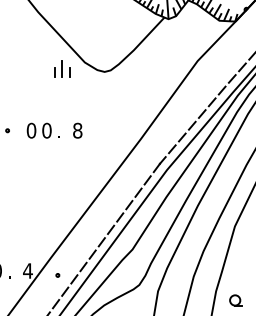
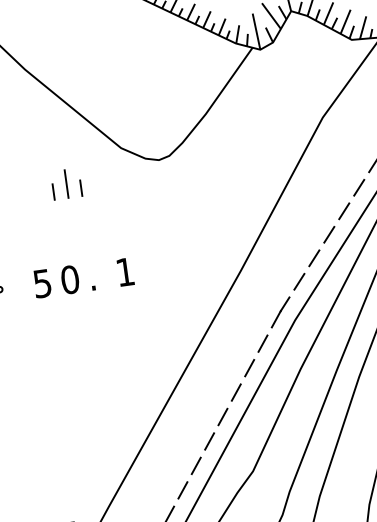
part: (62, 68) -> (66, 183), moved
text: (31, 130) -> (42, 283), 0 -> 5
text: (77, 130) -> (124, 271), 8 -> 1

